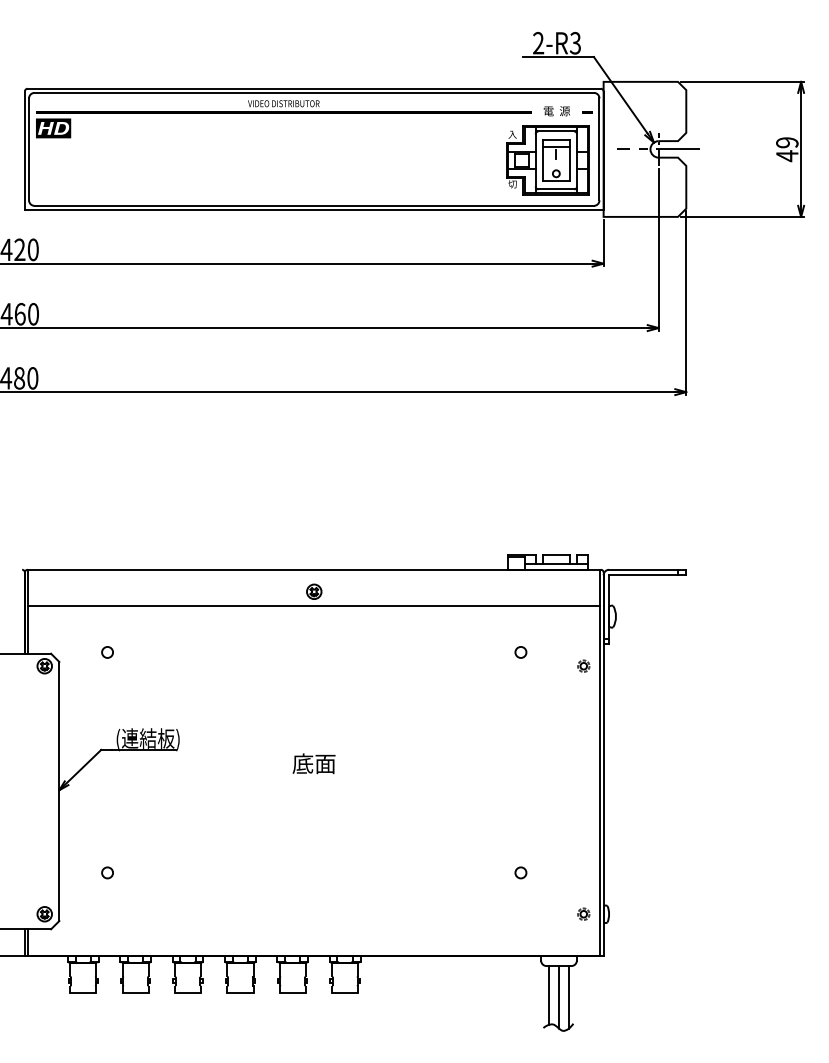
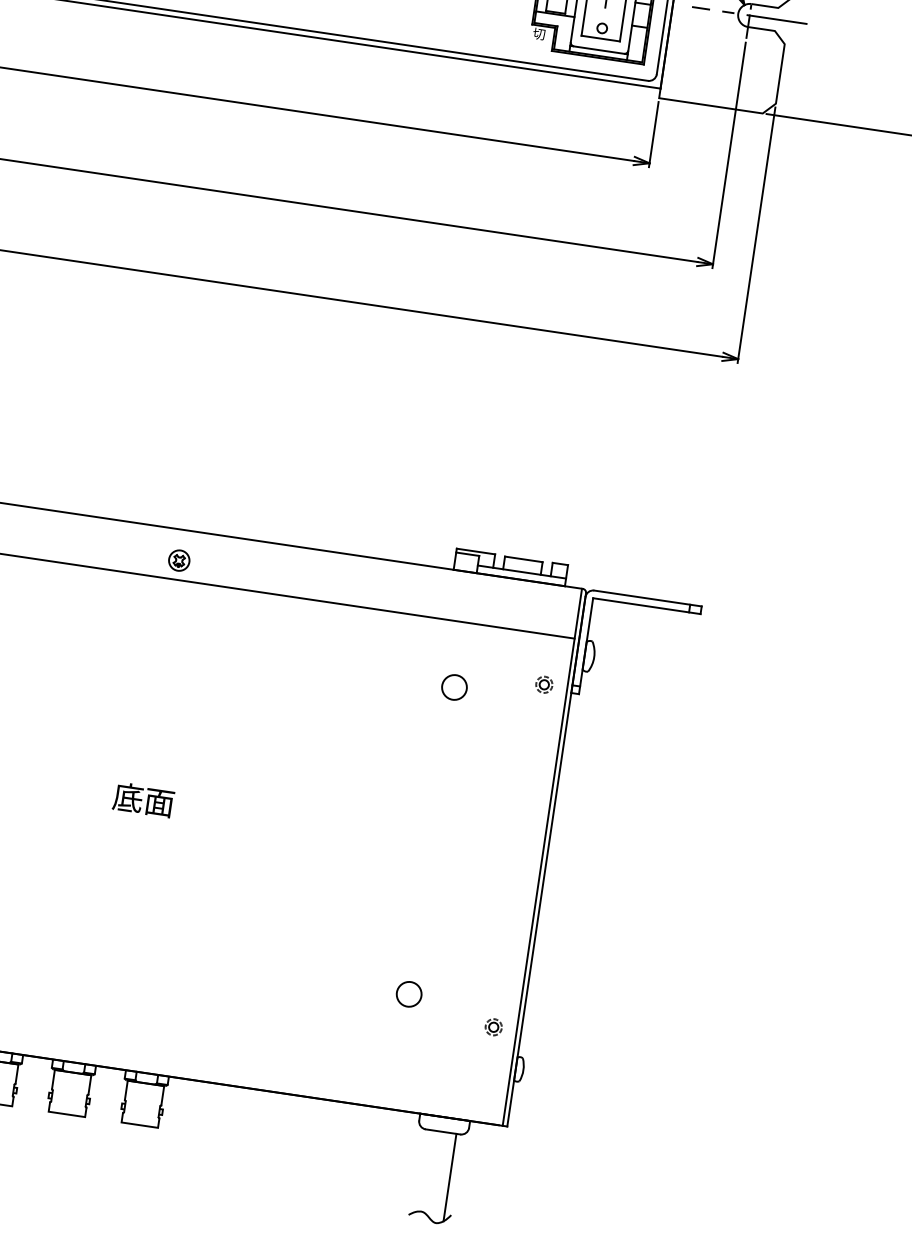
circle: (520, 652) -> (453, 687), size x1.6
part: (583, 665) -> (544, 683), moved
circle: (520, 872) -> (408, 993), size x1.6
part: (583, 913) -> (493, 1026), moved
line: (549, 995) -> (423, 1170), removed
line: (558, 997) -> (435, 1175), removed

